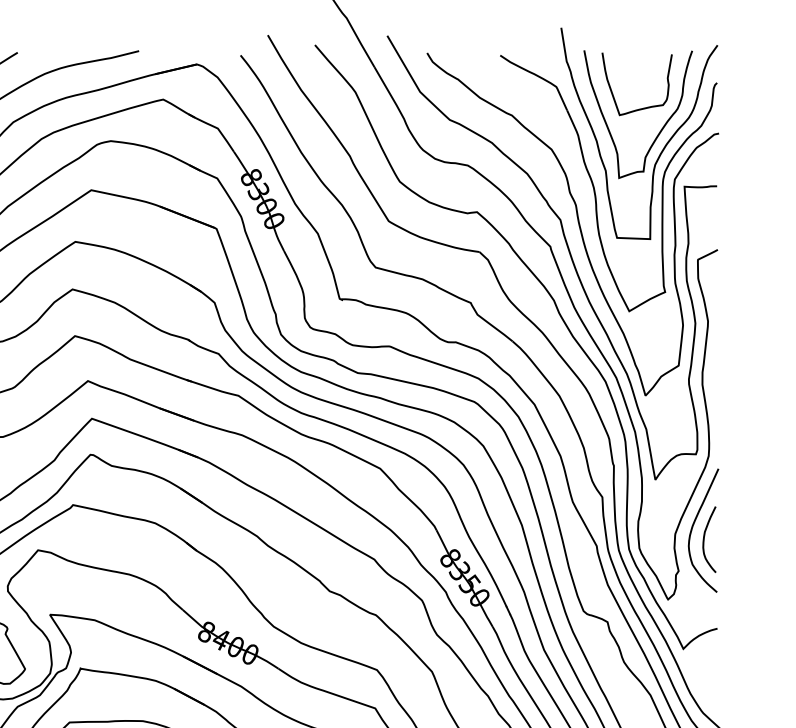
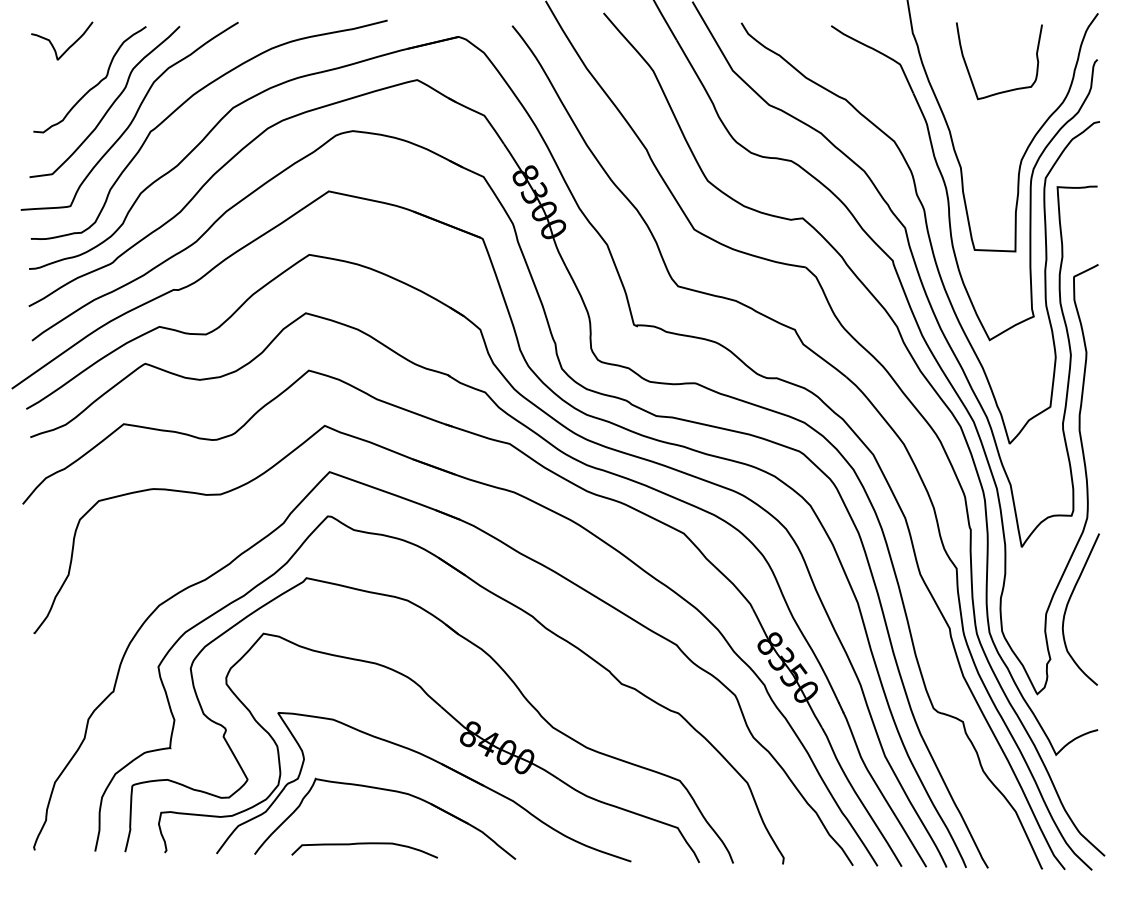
curve: (660, 130) -> (1027, 118), removed
curve: (704, 539) -> (1082, 620), removed

